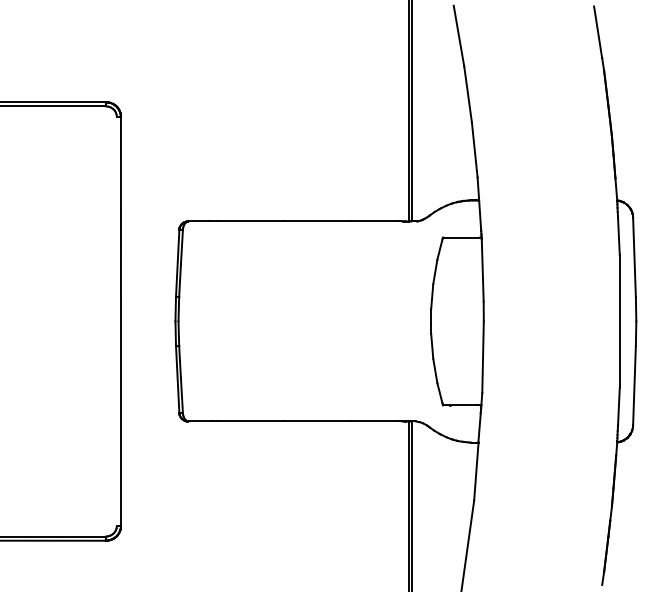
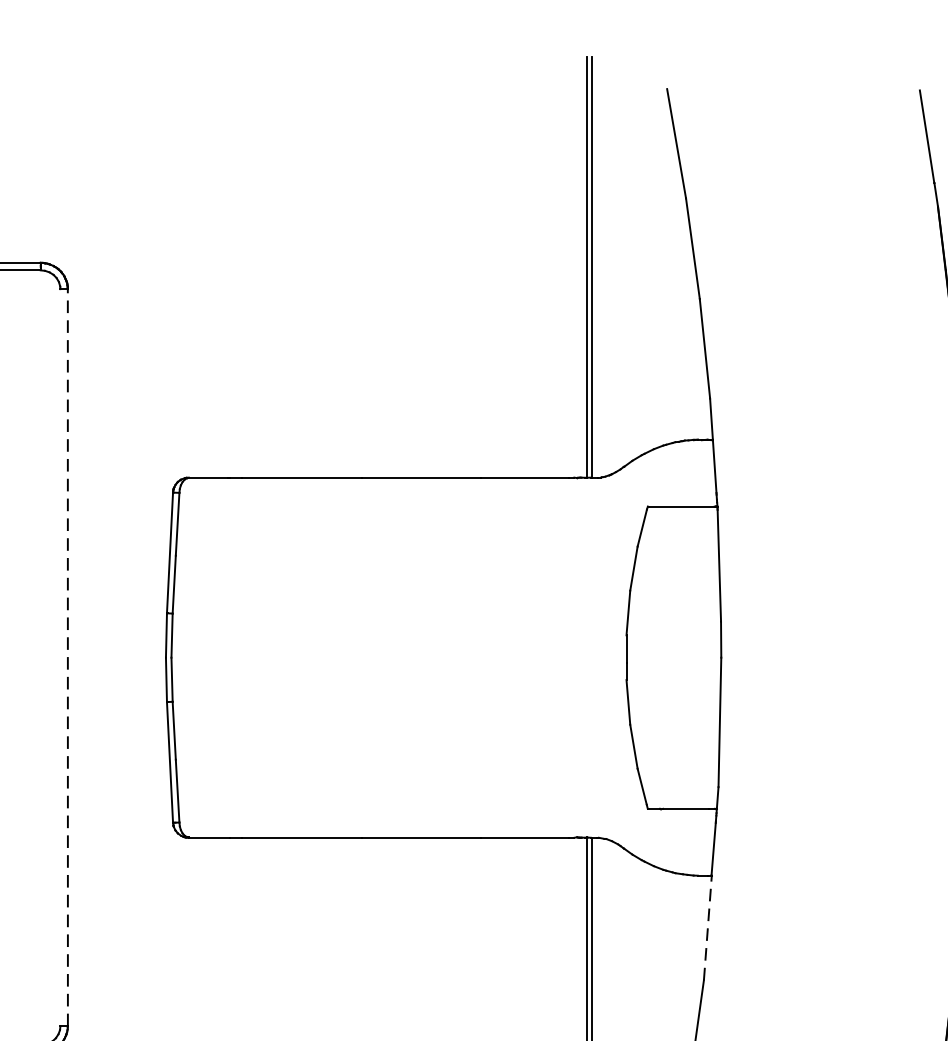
line: (120, 321) -> (66, 657), solid -> dashed
line: (476, 471) -> (708, 927), solid -> dashed

